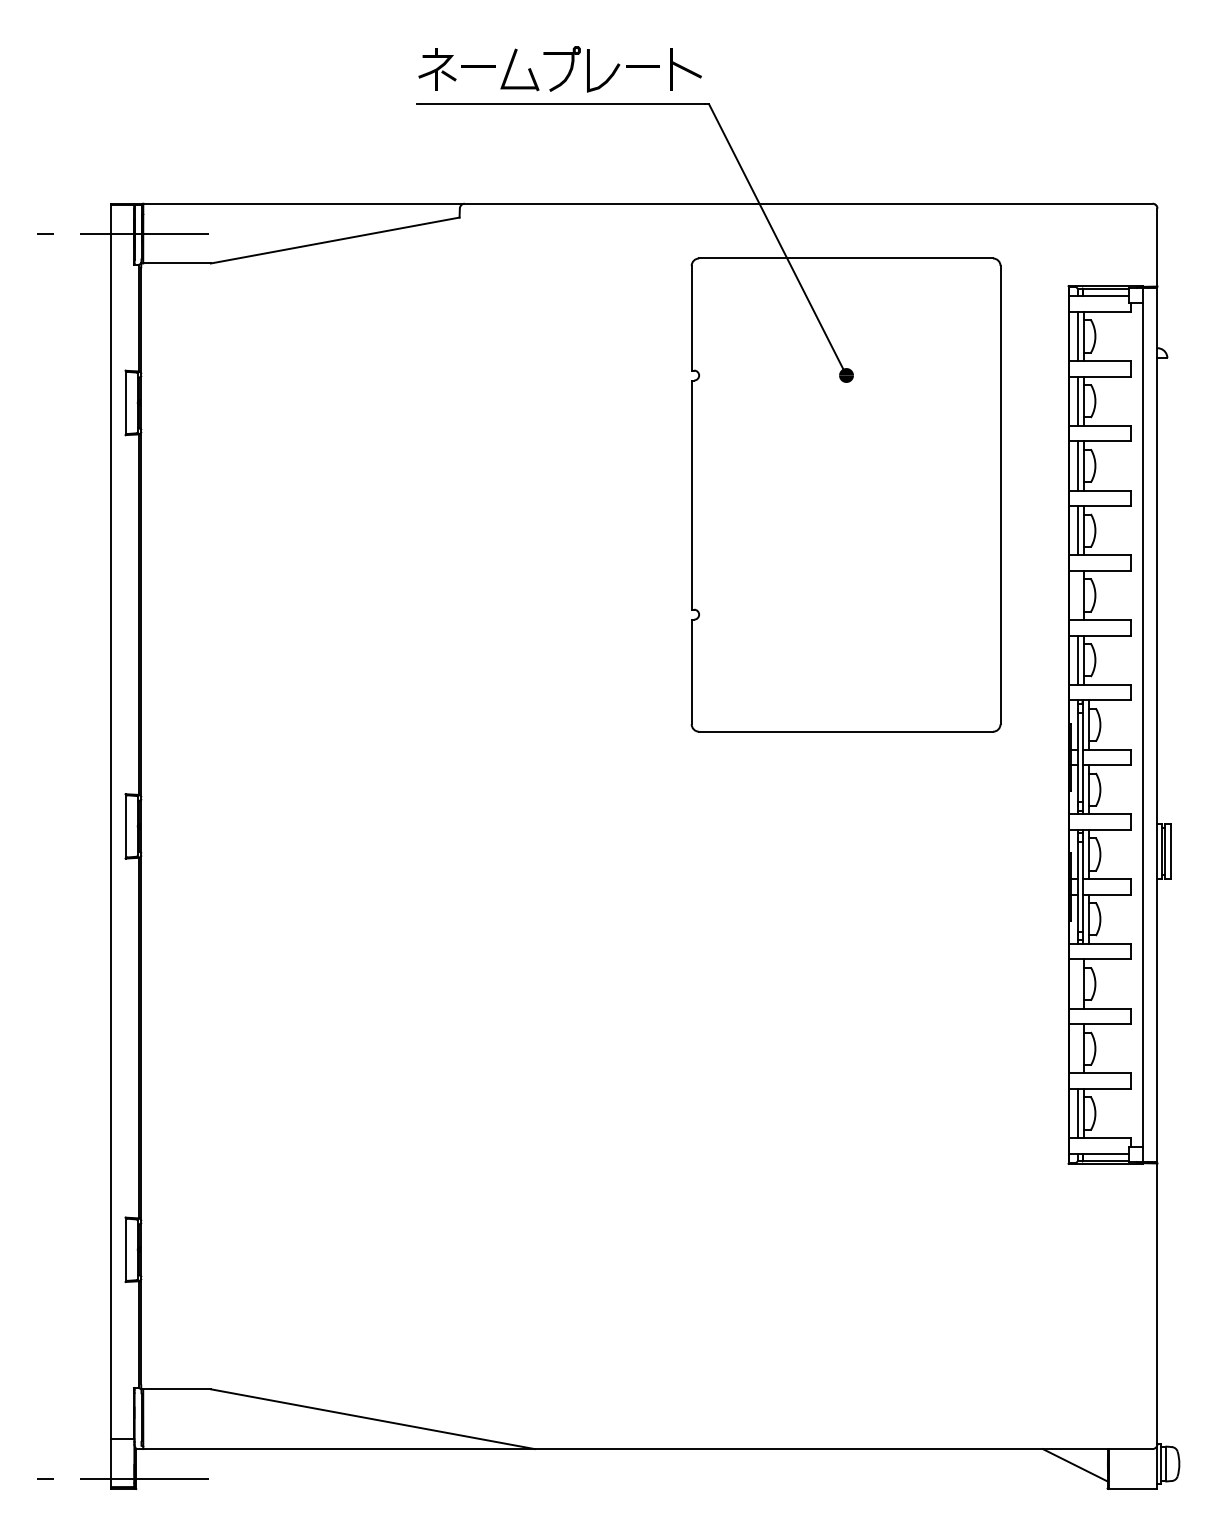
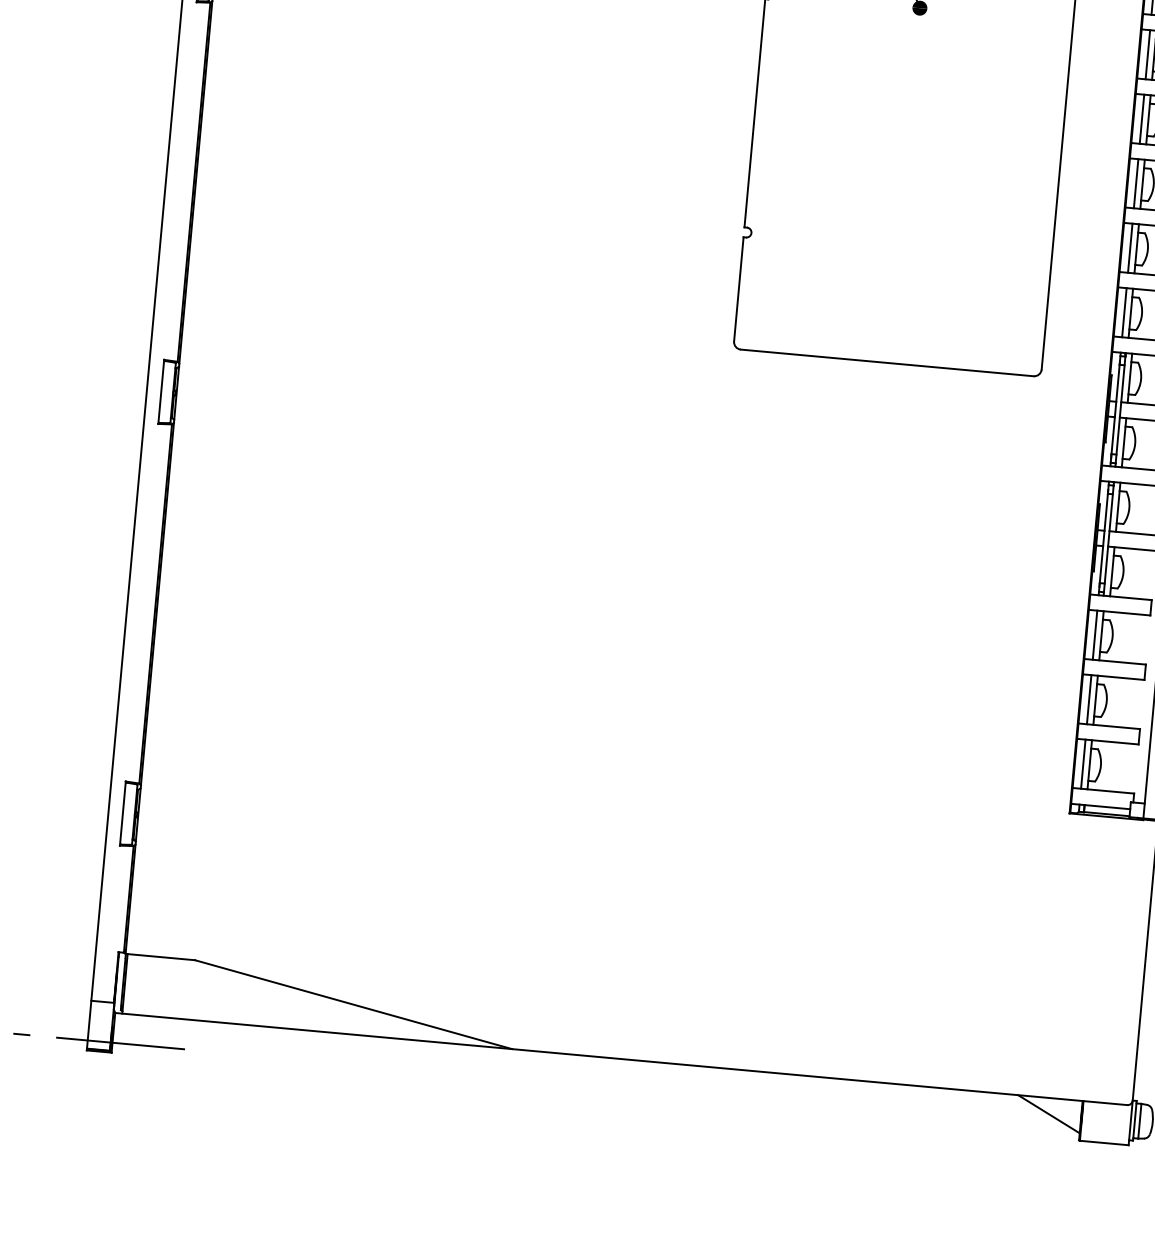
line: (1077, 595) -> (1130, 248), added
line: (1077, 983) -> (1094, 634), added
line: (1077, 1048) -> (1088, 699), added

